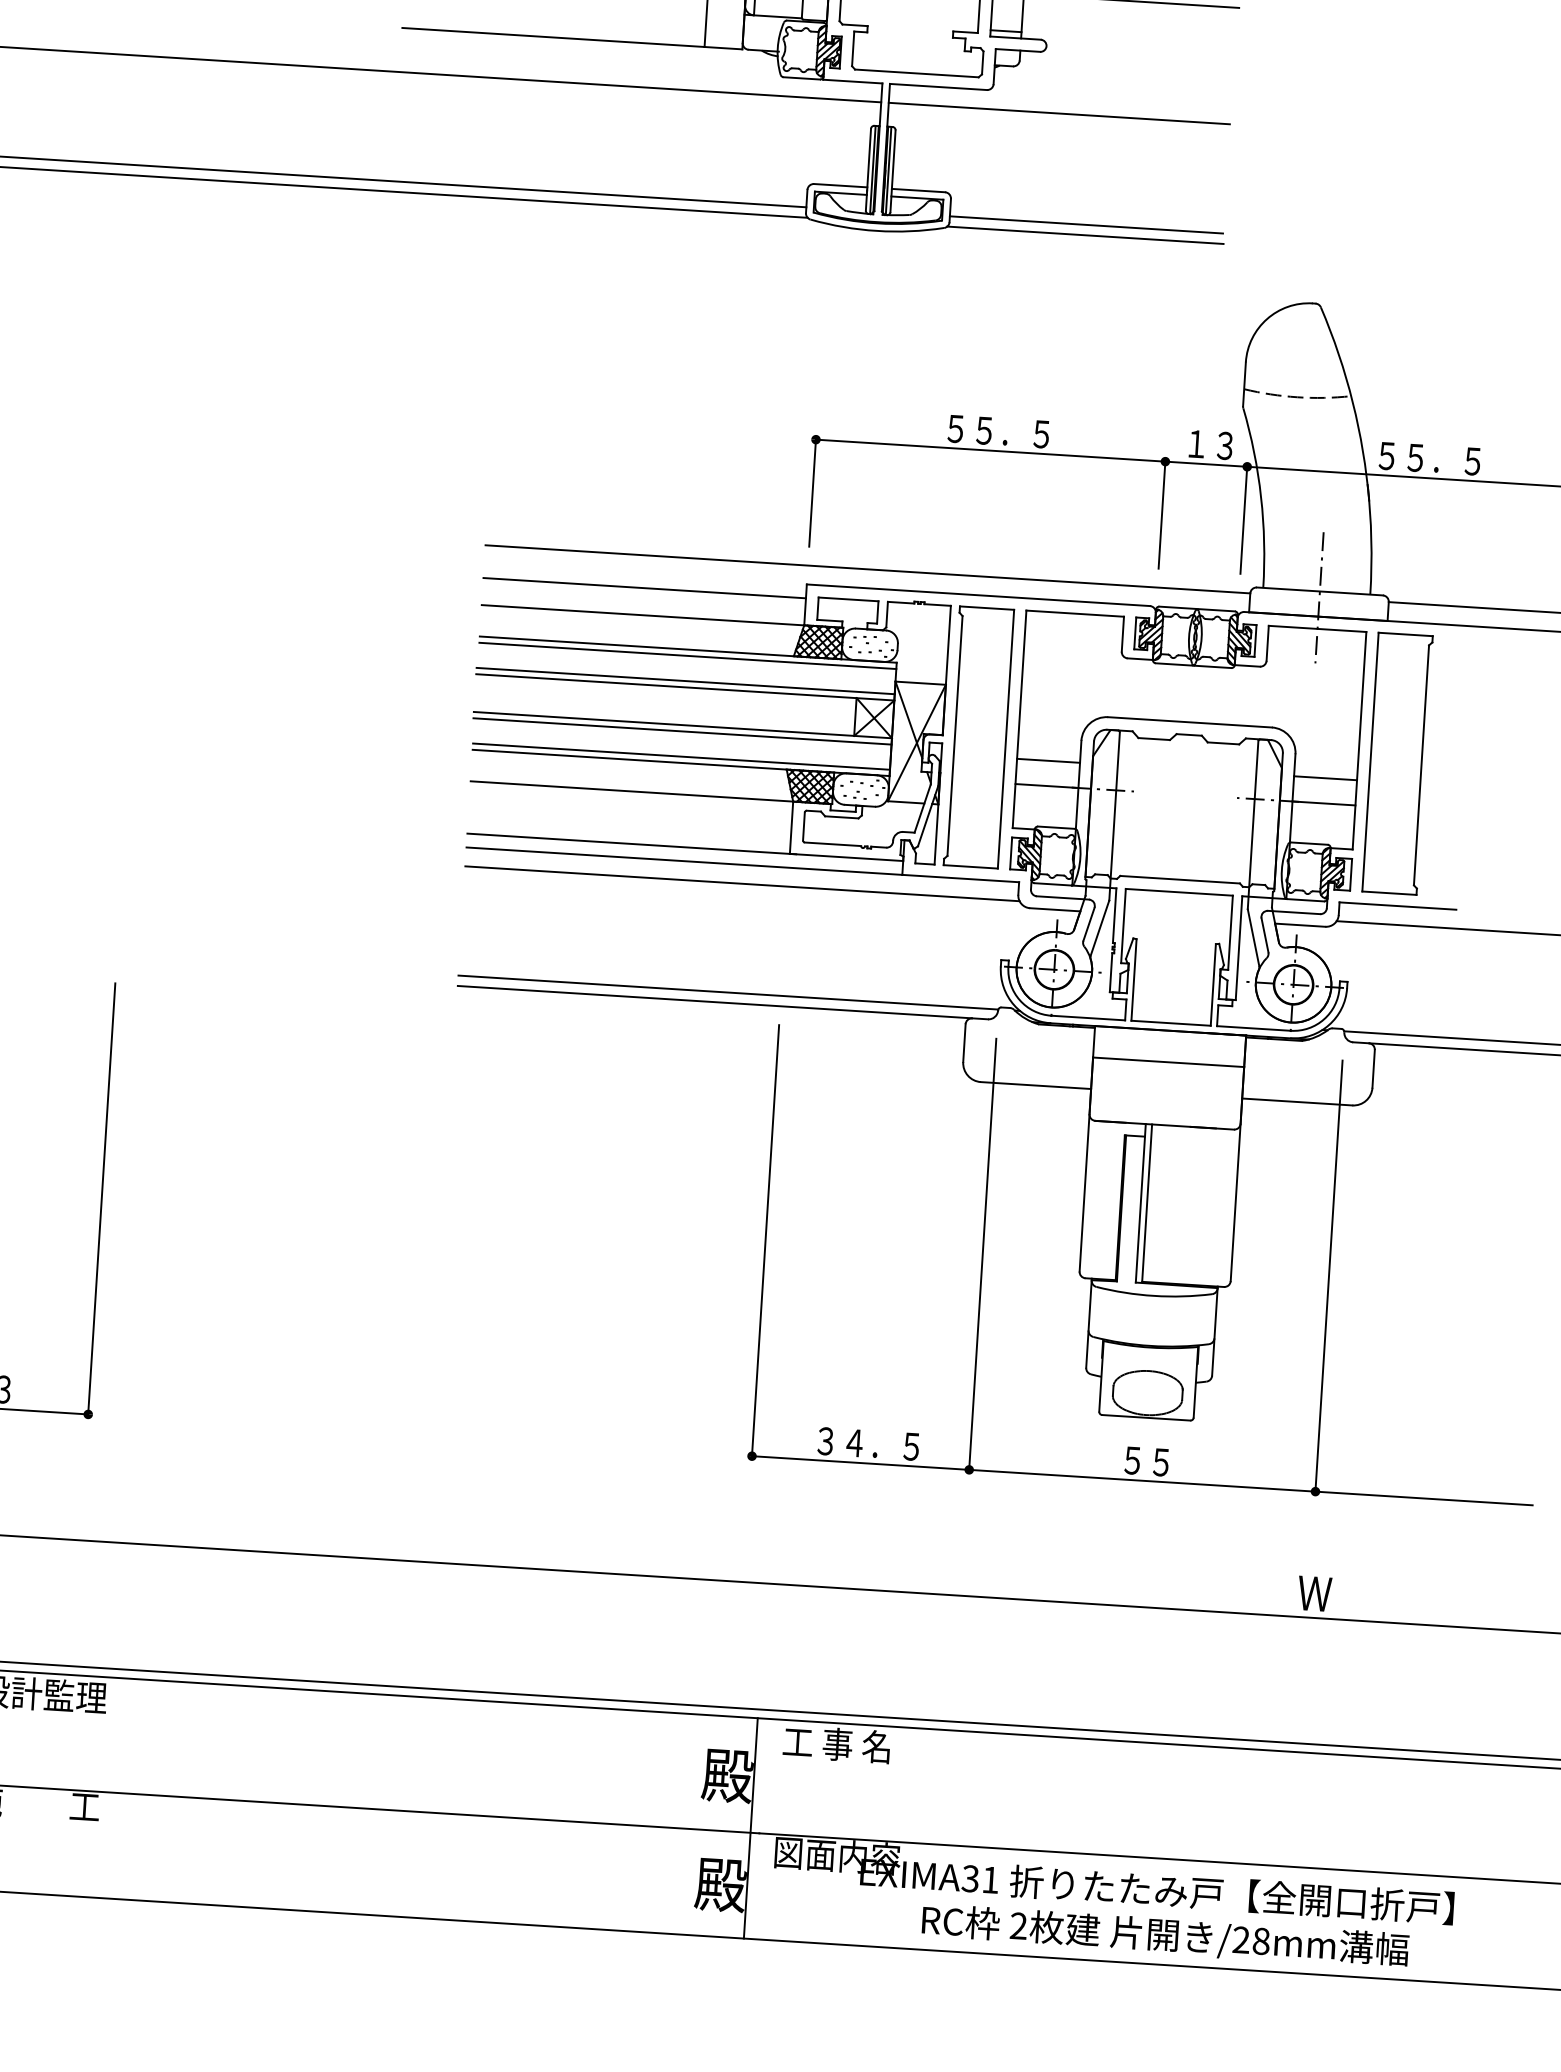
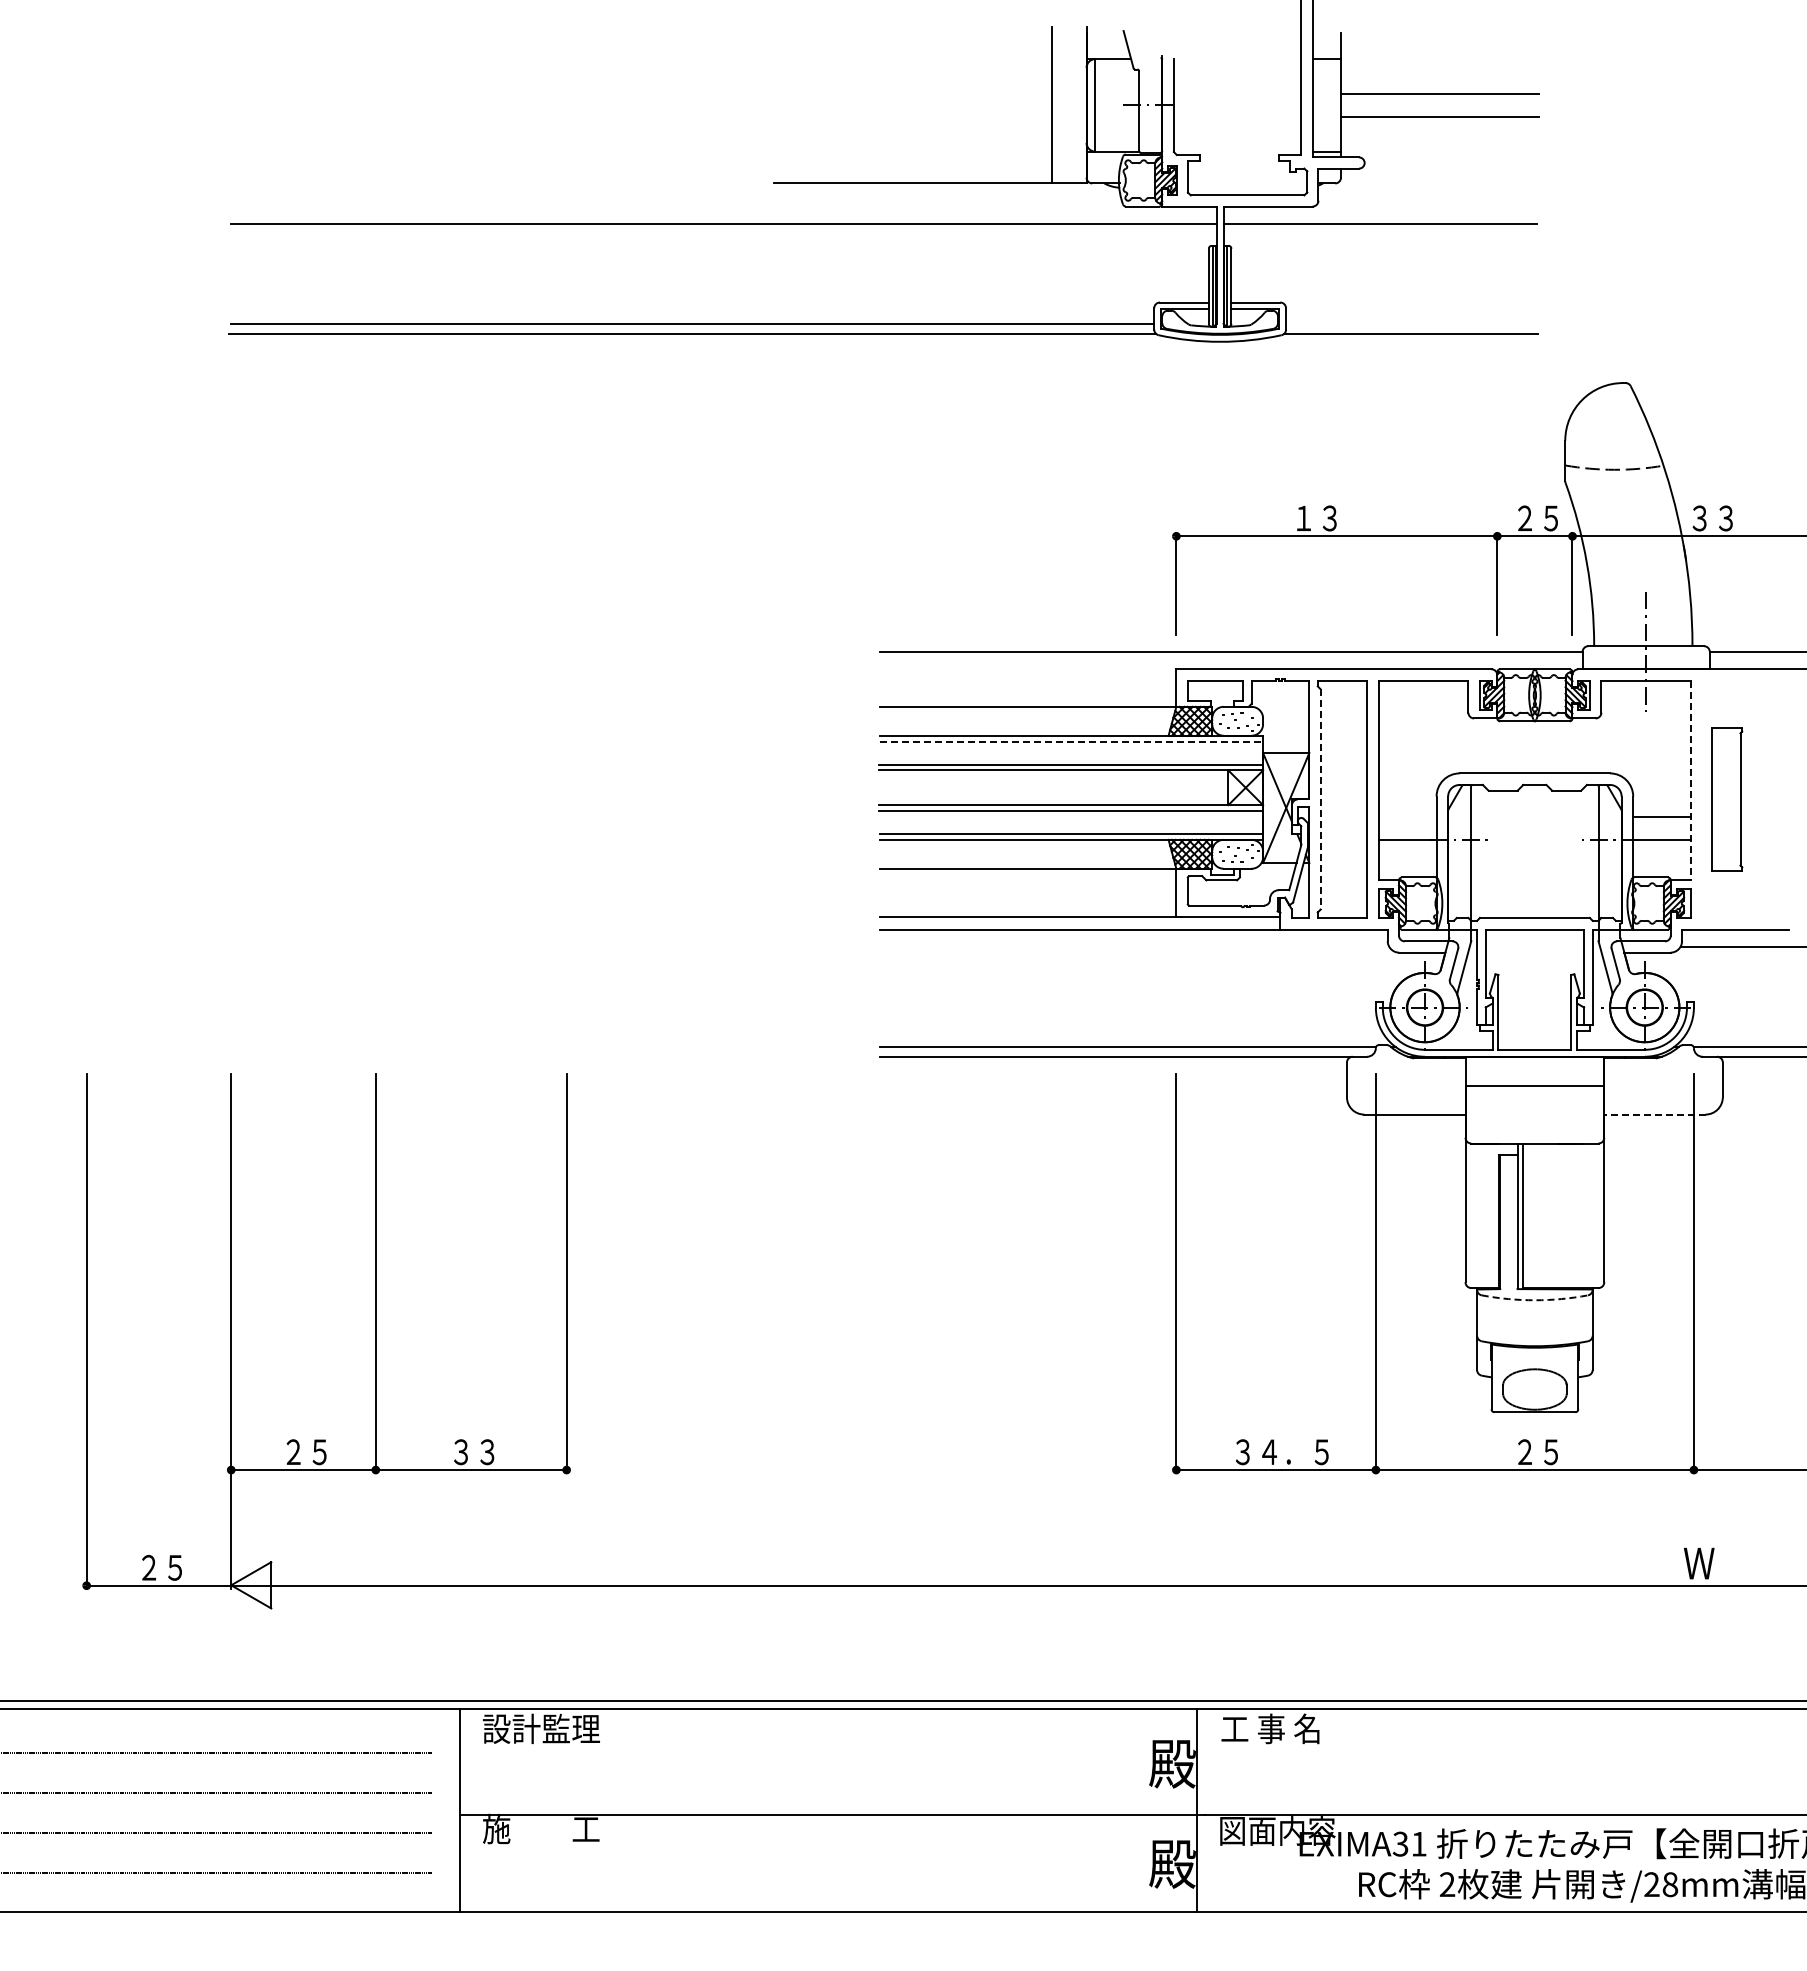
line: (1086, 225) -> (1411, 324), removed
text: (998, 431) -> (1342, 518), ５５．５ -> １３
text: (1210, 445) -> (1537, 518), １３ -> ２５
text: (1430, 458) -> (1739, 518), ５５．５ -> ３３
line: (644, 588) -> (1028, 682), removed
line: (688, 655) -> (1072, 741), solid -> dashed
line: (954, 736) -> (1320, 799), solid -> dashed
line: (1360, 740) -> (1691, 780), solid -> dashed
line: (1048, 760) -> (1407, 816), removed
part: (1397, 763) -> (1727, 799), size x0.6
line: (742, 883) -> (1134, 946), removed
line: (1296, 1101) -> (1654, 1114), solid -> dashed
arc: (1153, 1296) -> (1534, 1300), solid -> dashed
text: (1132, 1460) -> (1524, 1452), ５５ -> ２５

